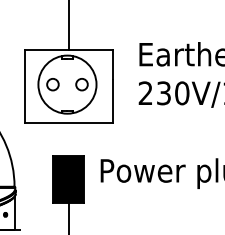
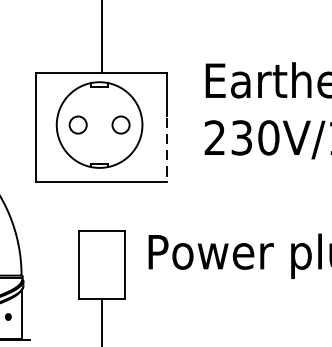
line: (113, 101) -> (167, 149), solid -> dashed
fill: (68, 179) -> (101, 264), removed

